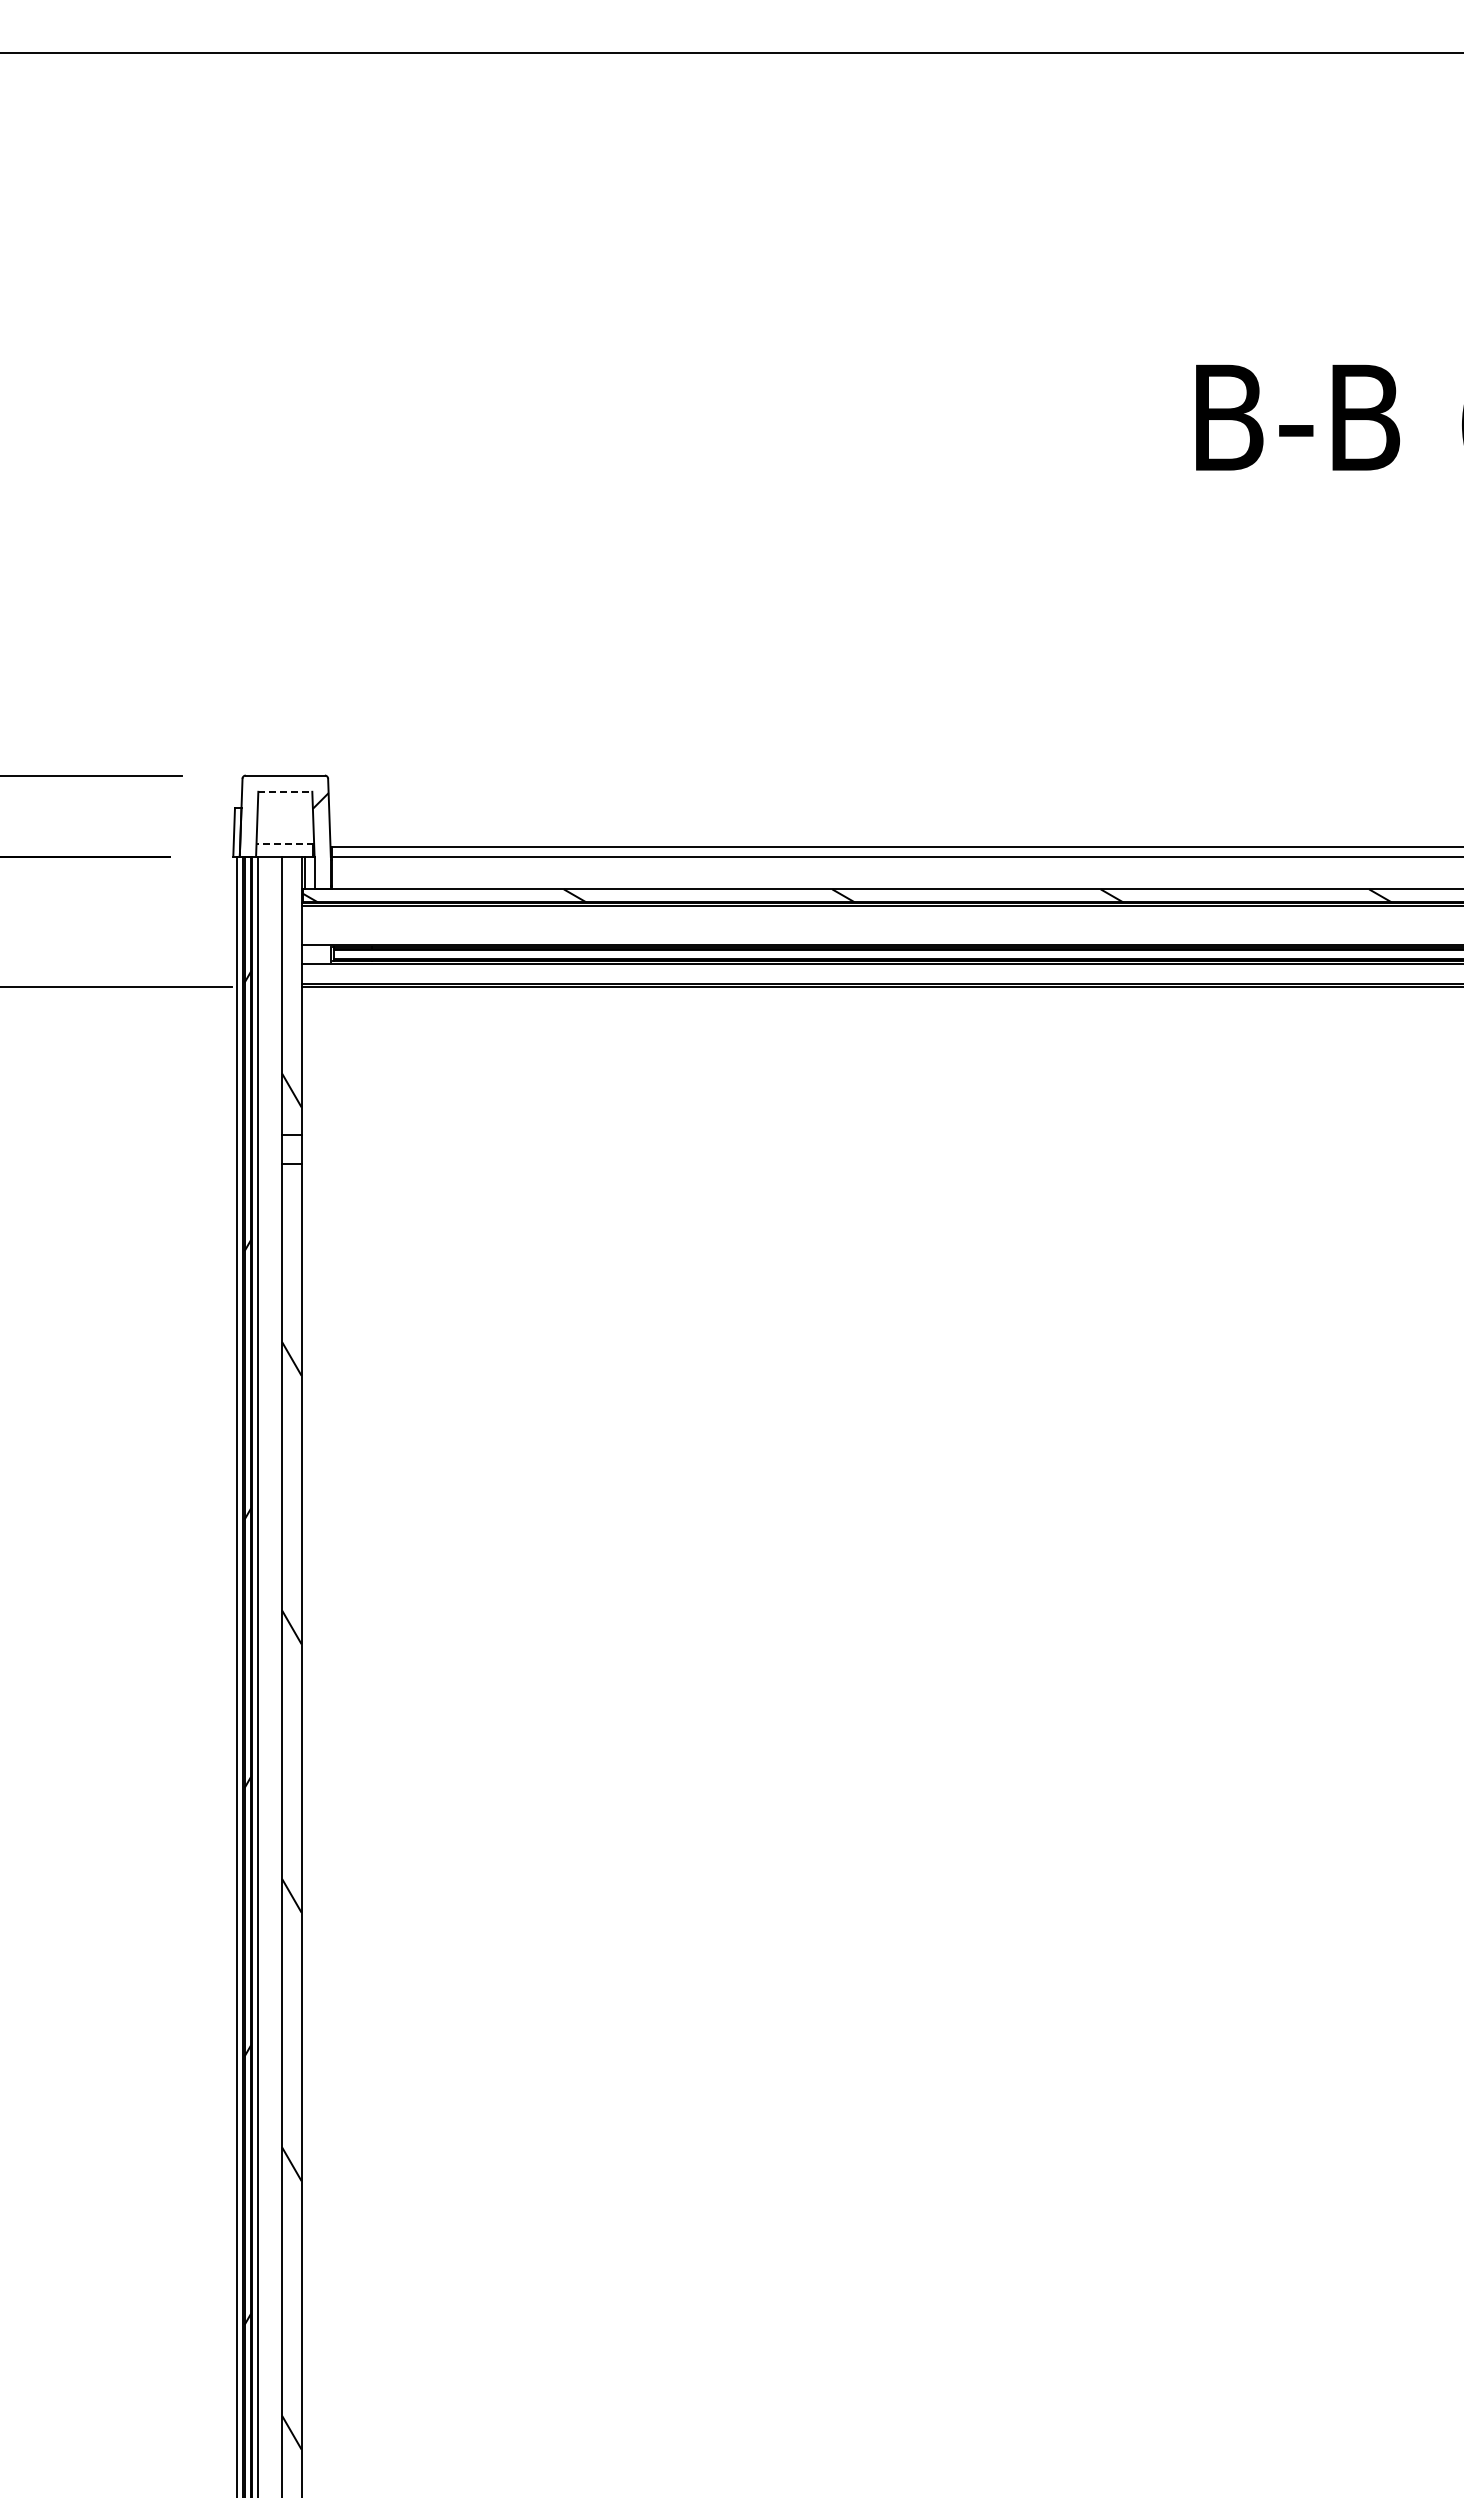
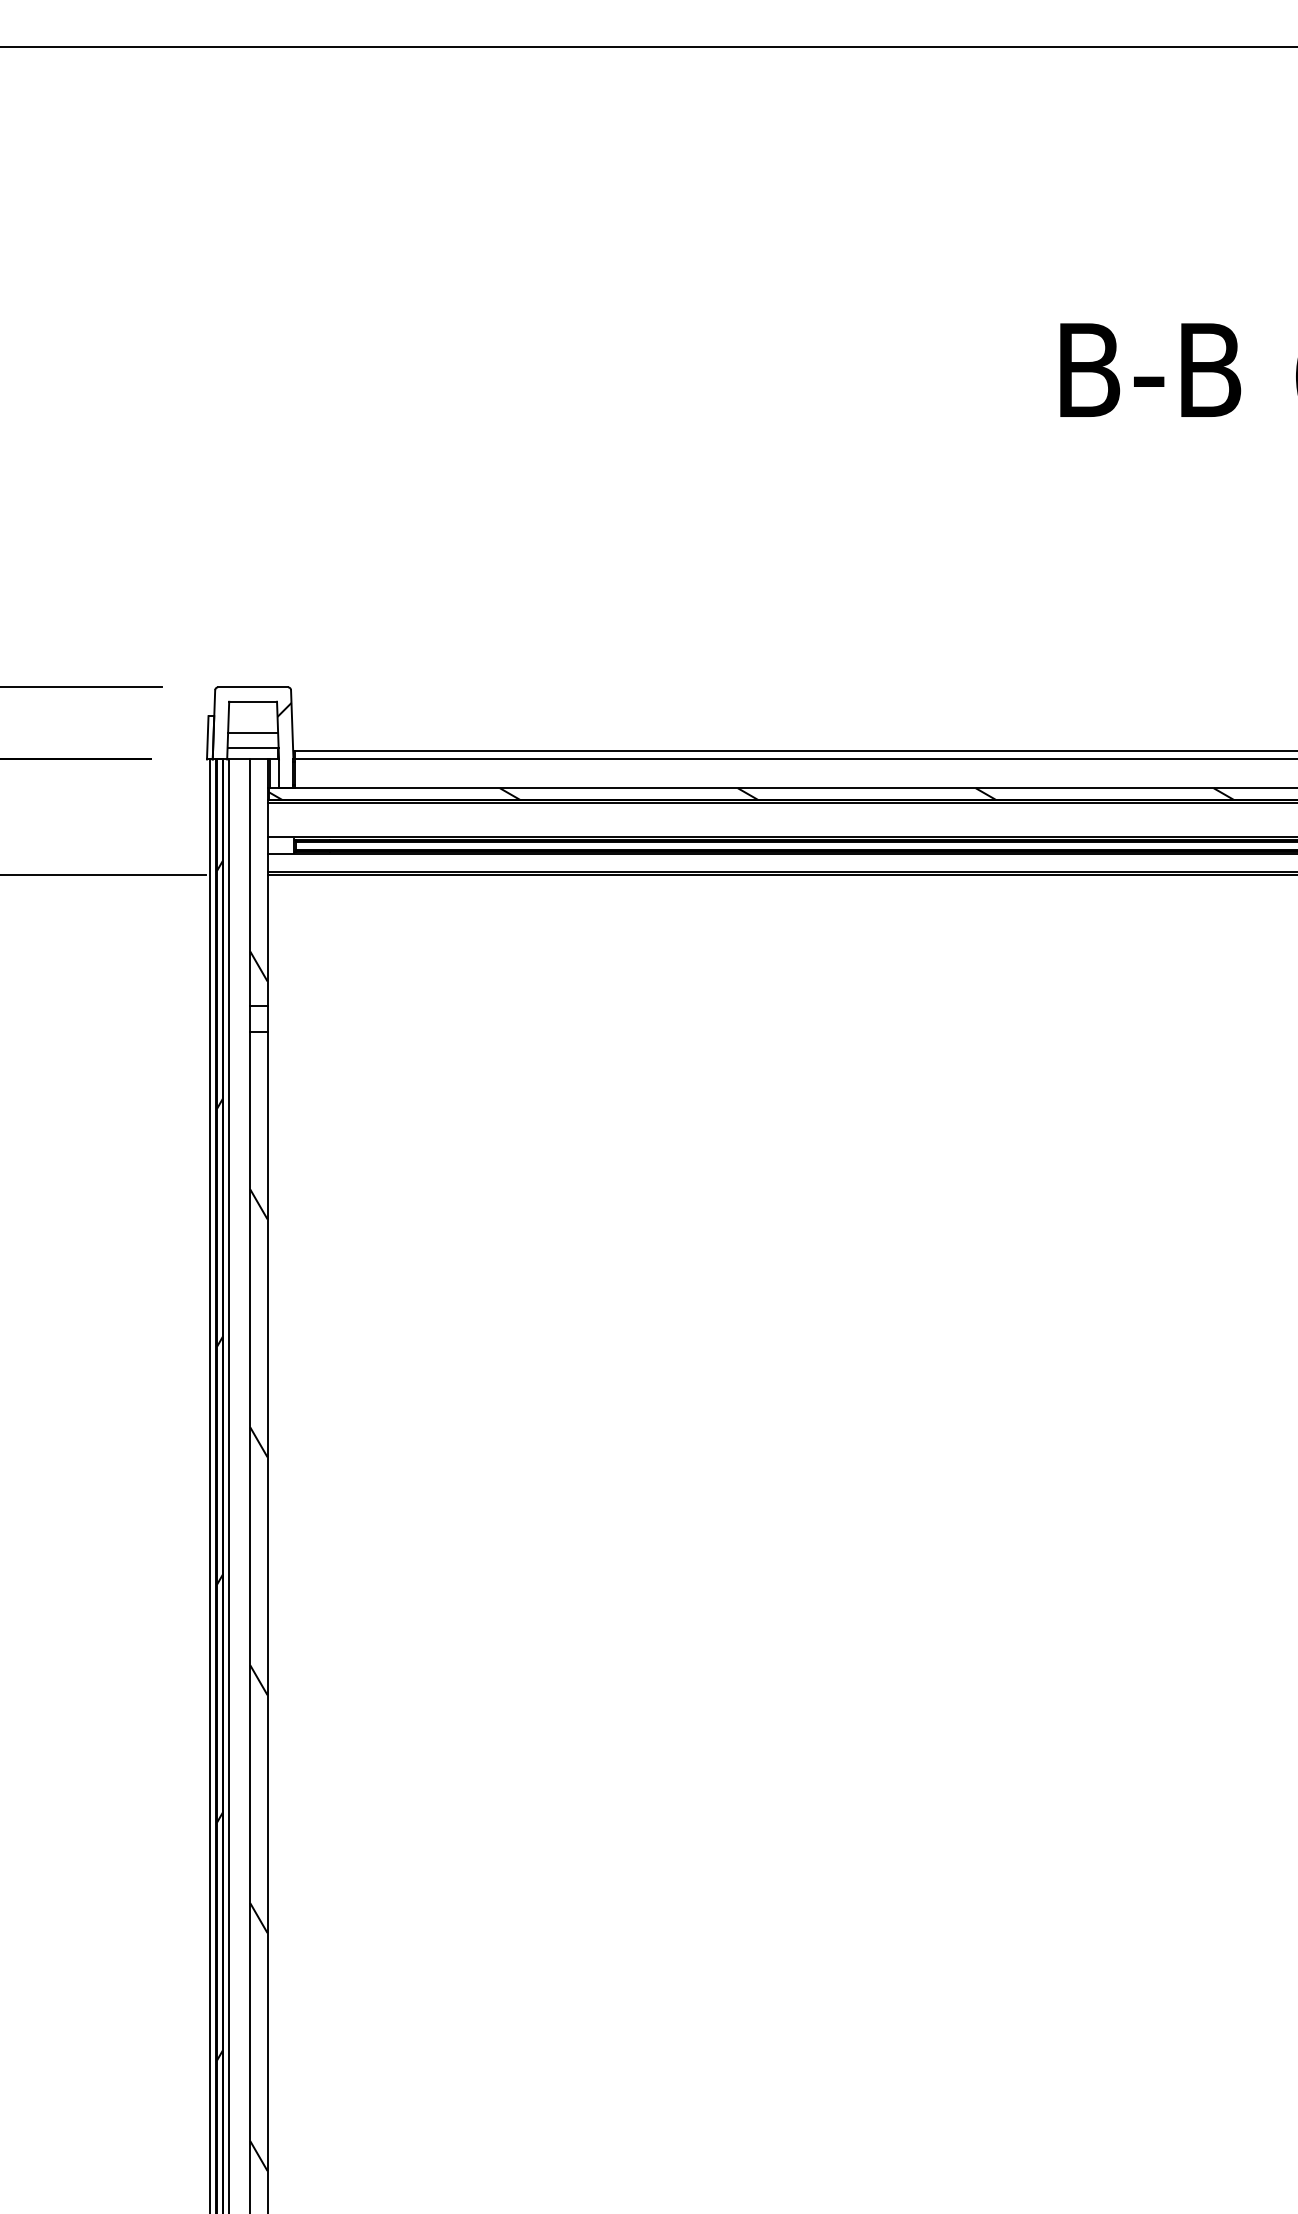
line: (285, 791) -> (253, 701), dashed -> solid
line: (285, 827) -> (253, 733), added
line: (285, 843) -> (253, 747), dashed -> solid

